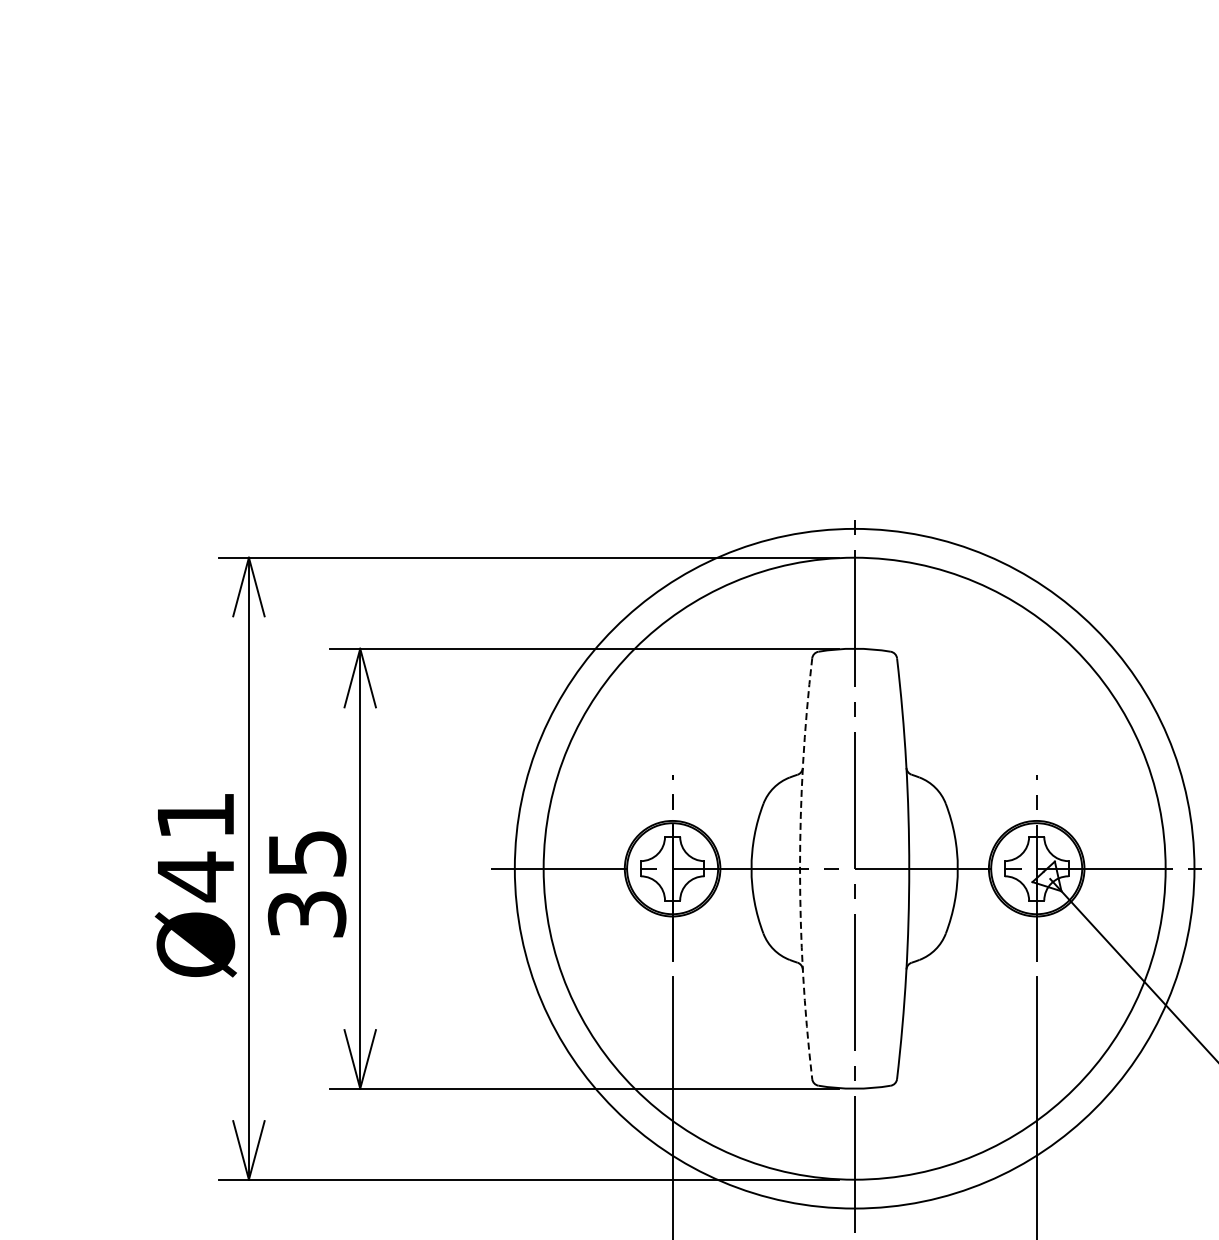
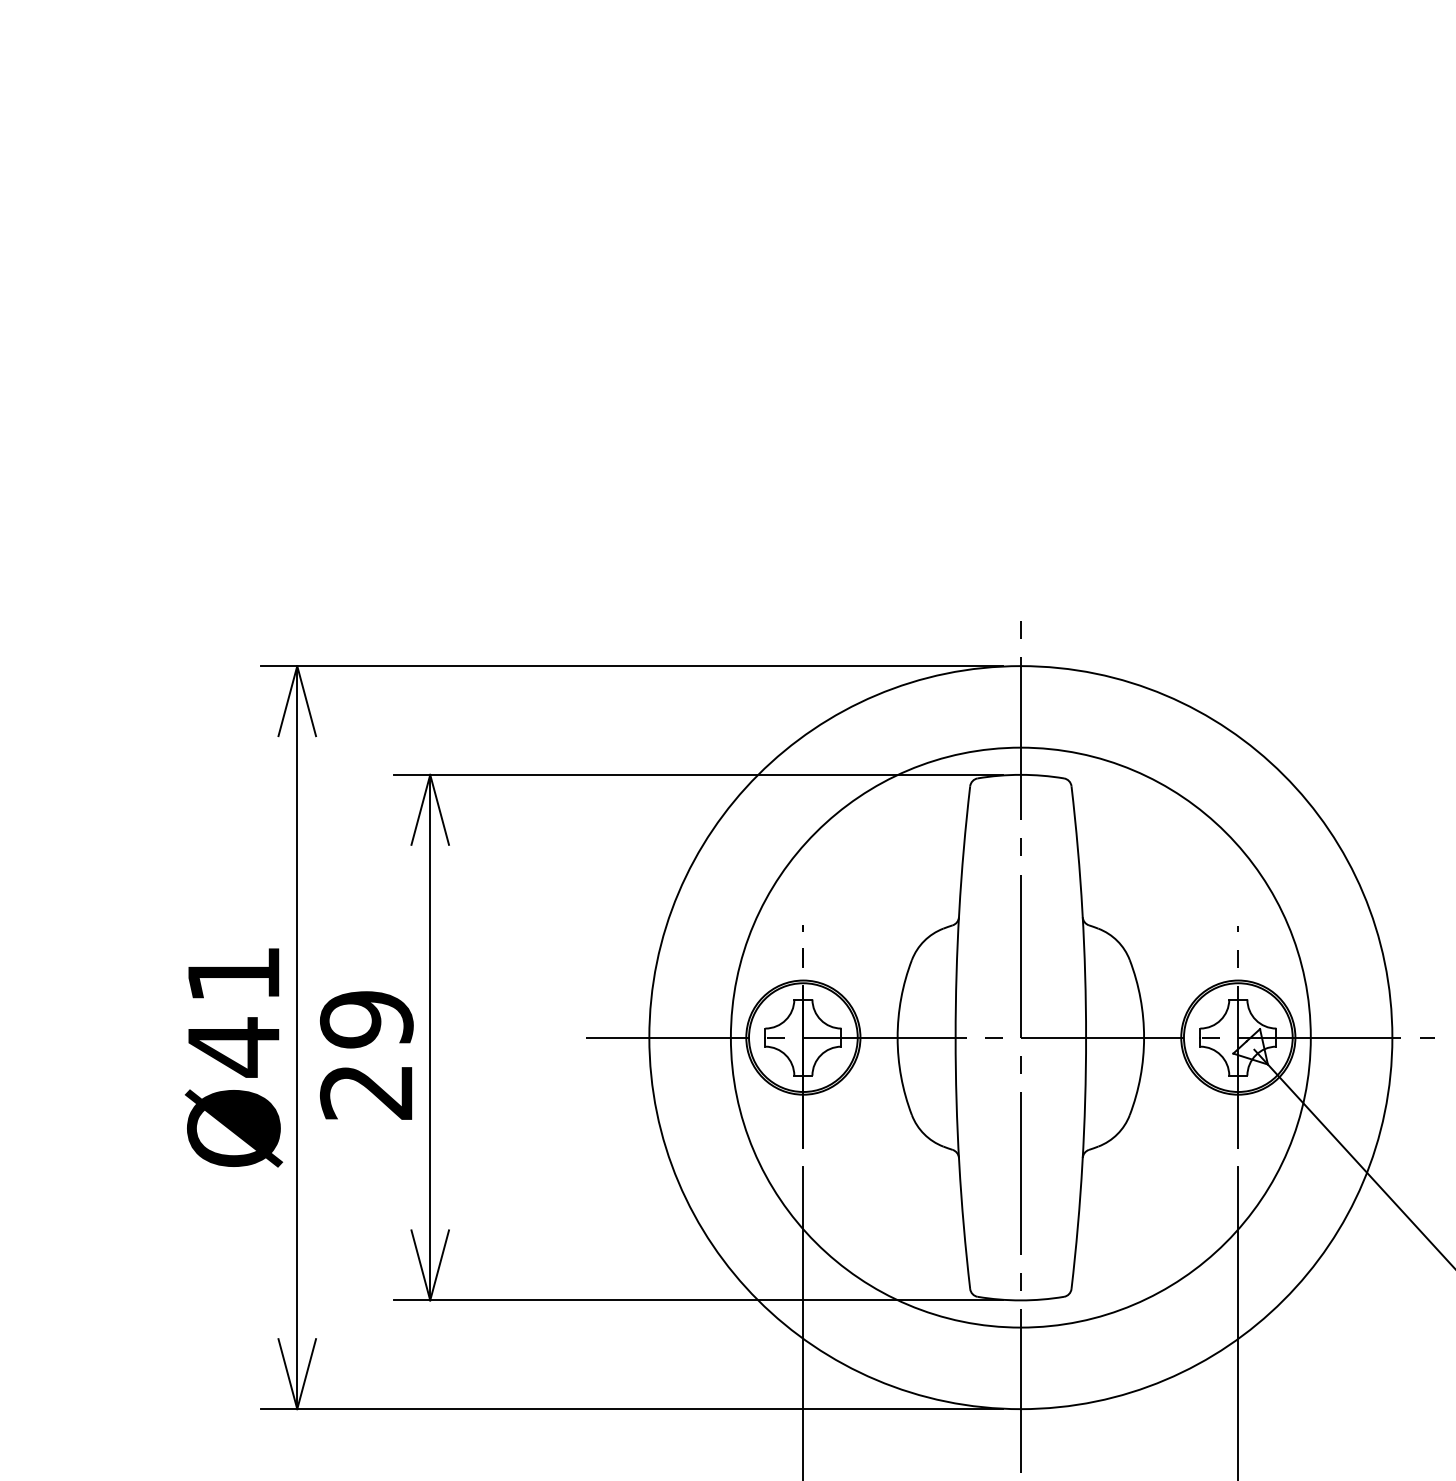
arc: (800, 868) -> (956, 1037), dashed -> solid
circle: (854, 868) -> (1020, 1037), size x0.71
text: (306, 883) -> (366, 1055), 35 -> 29

